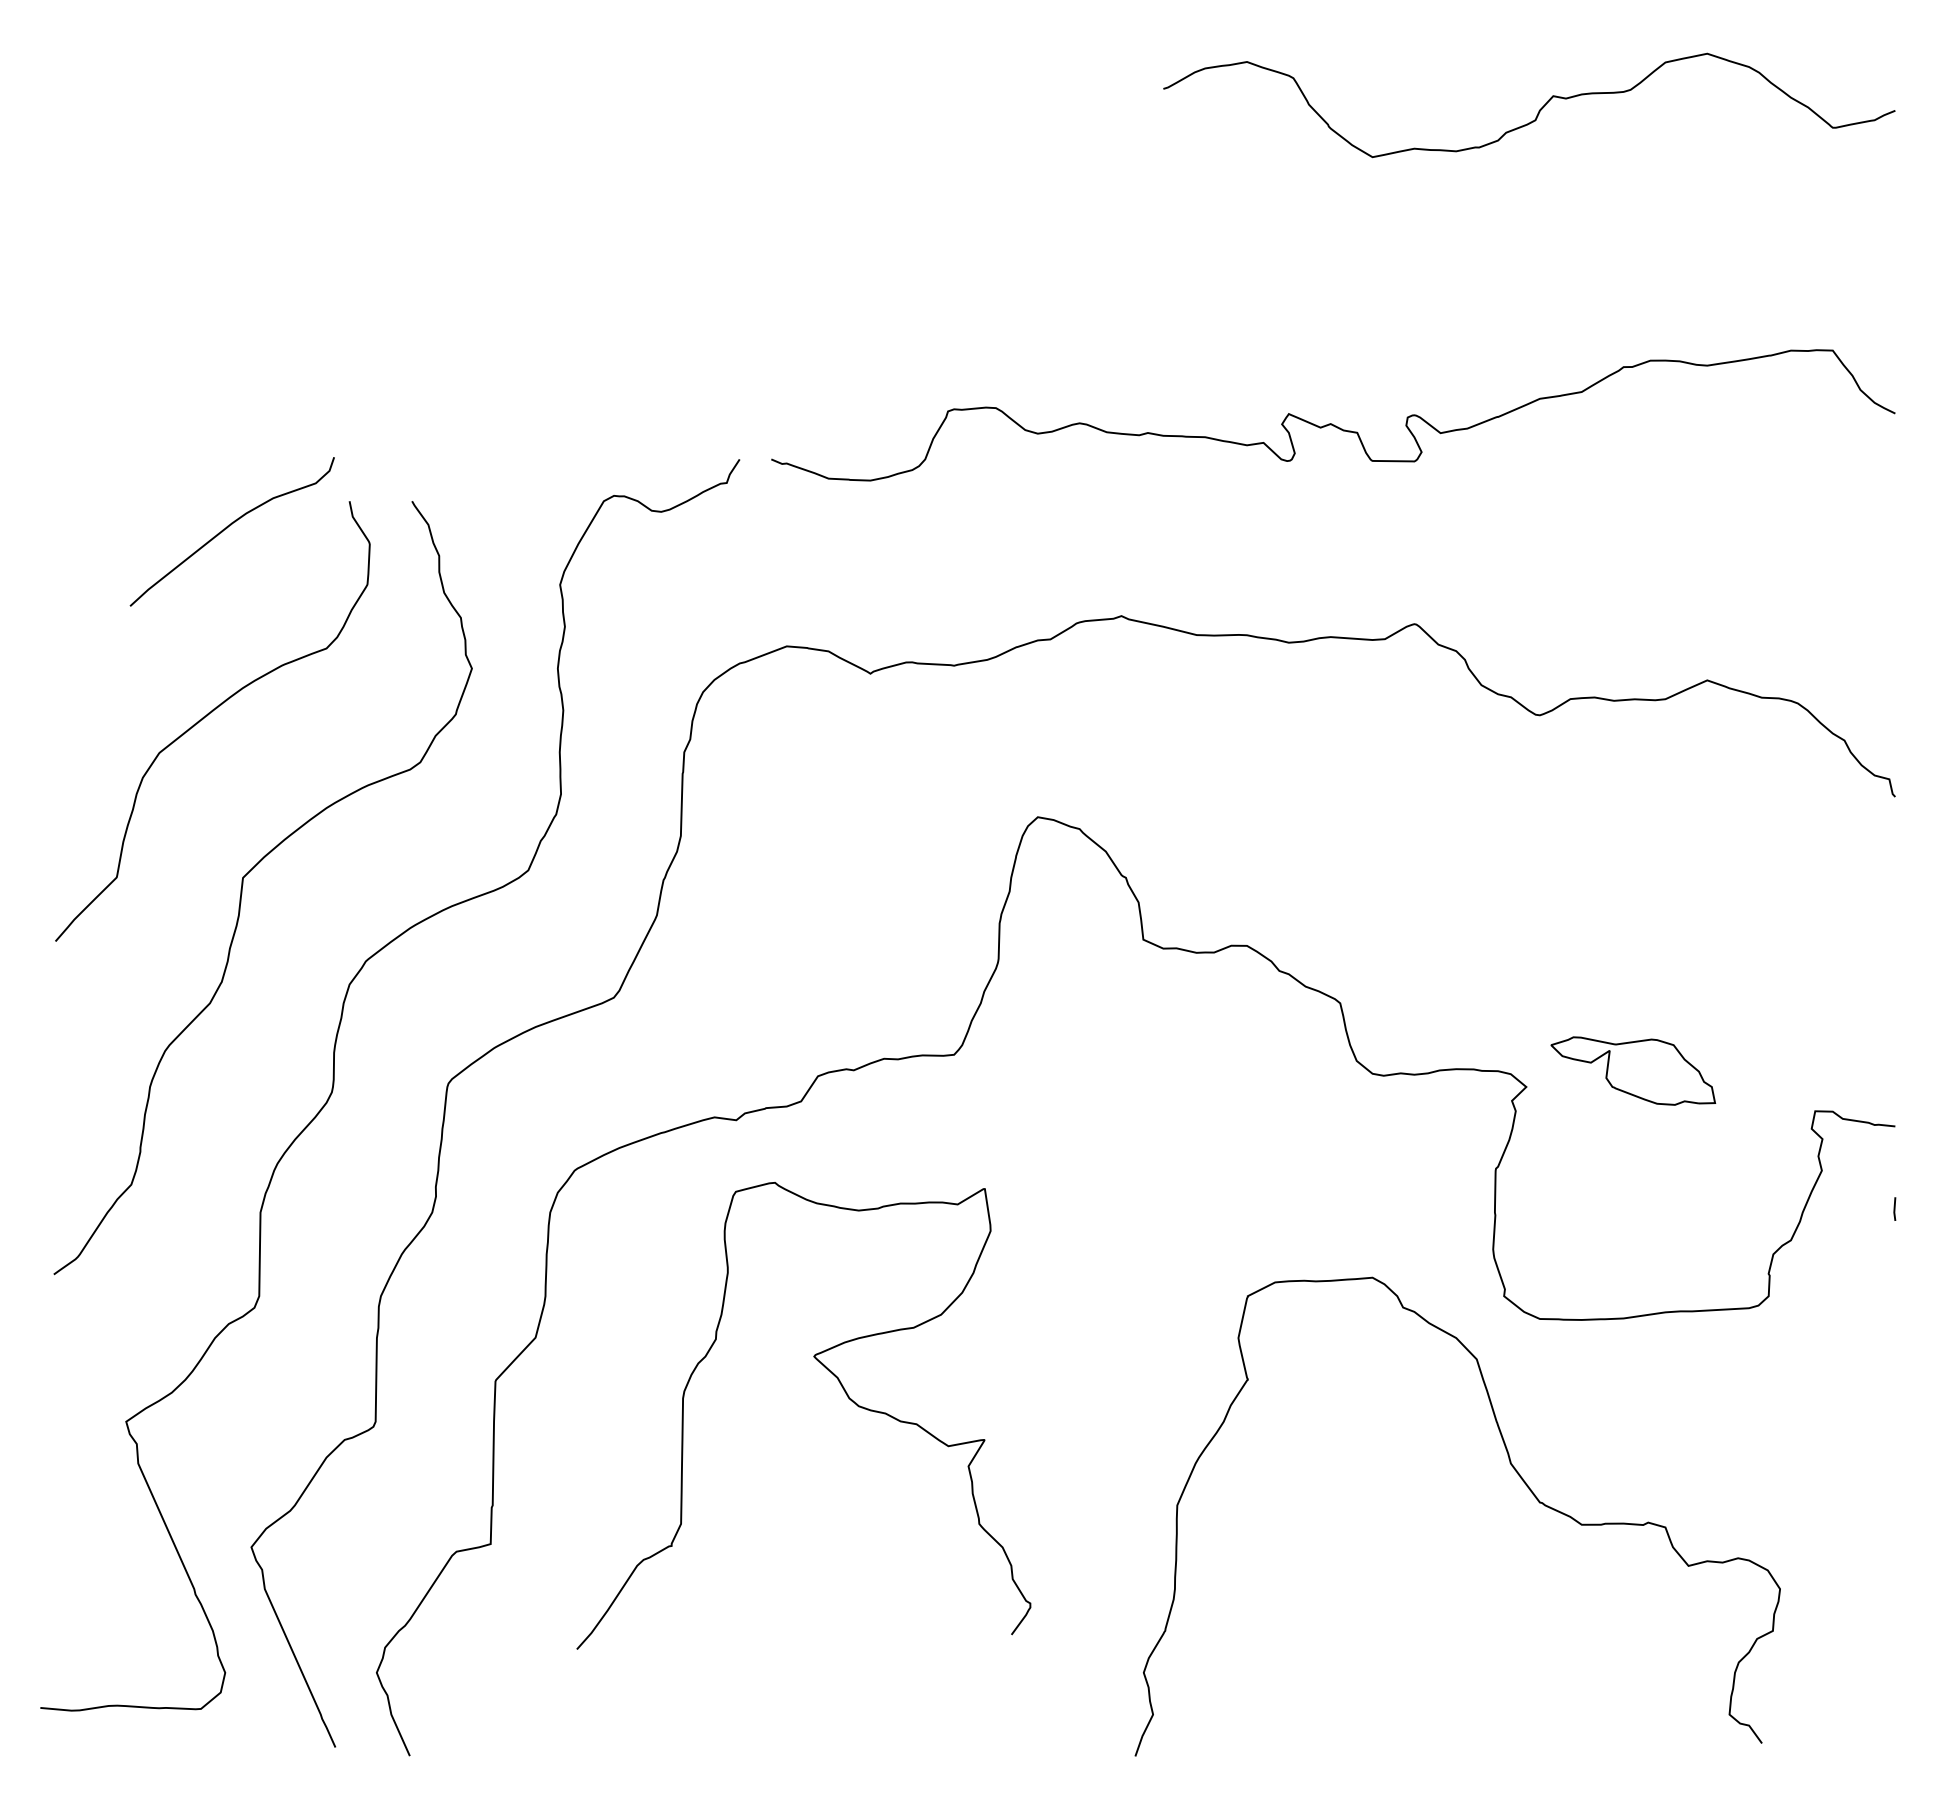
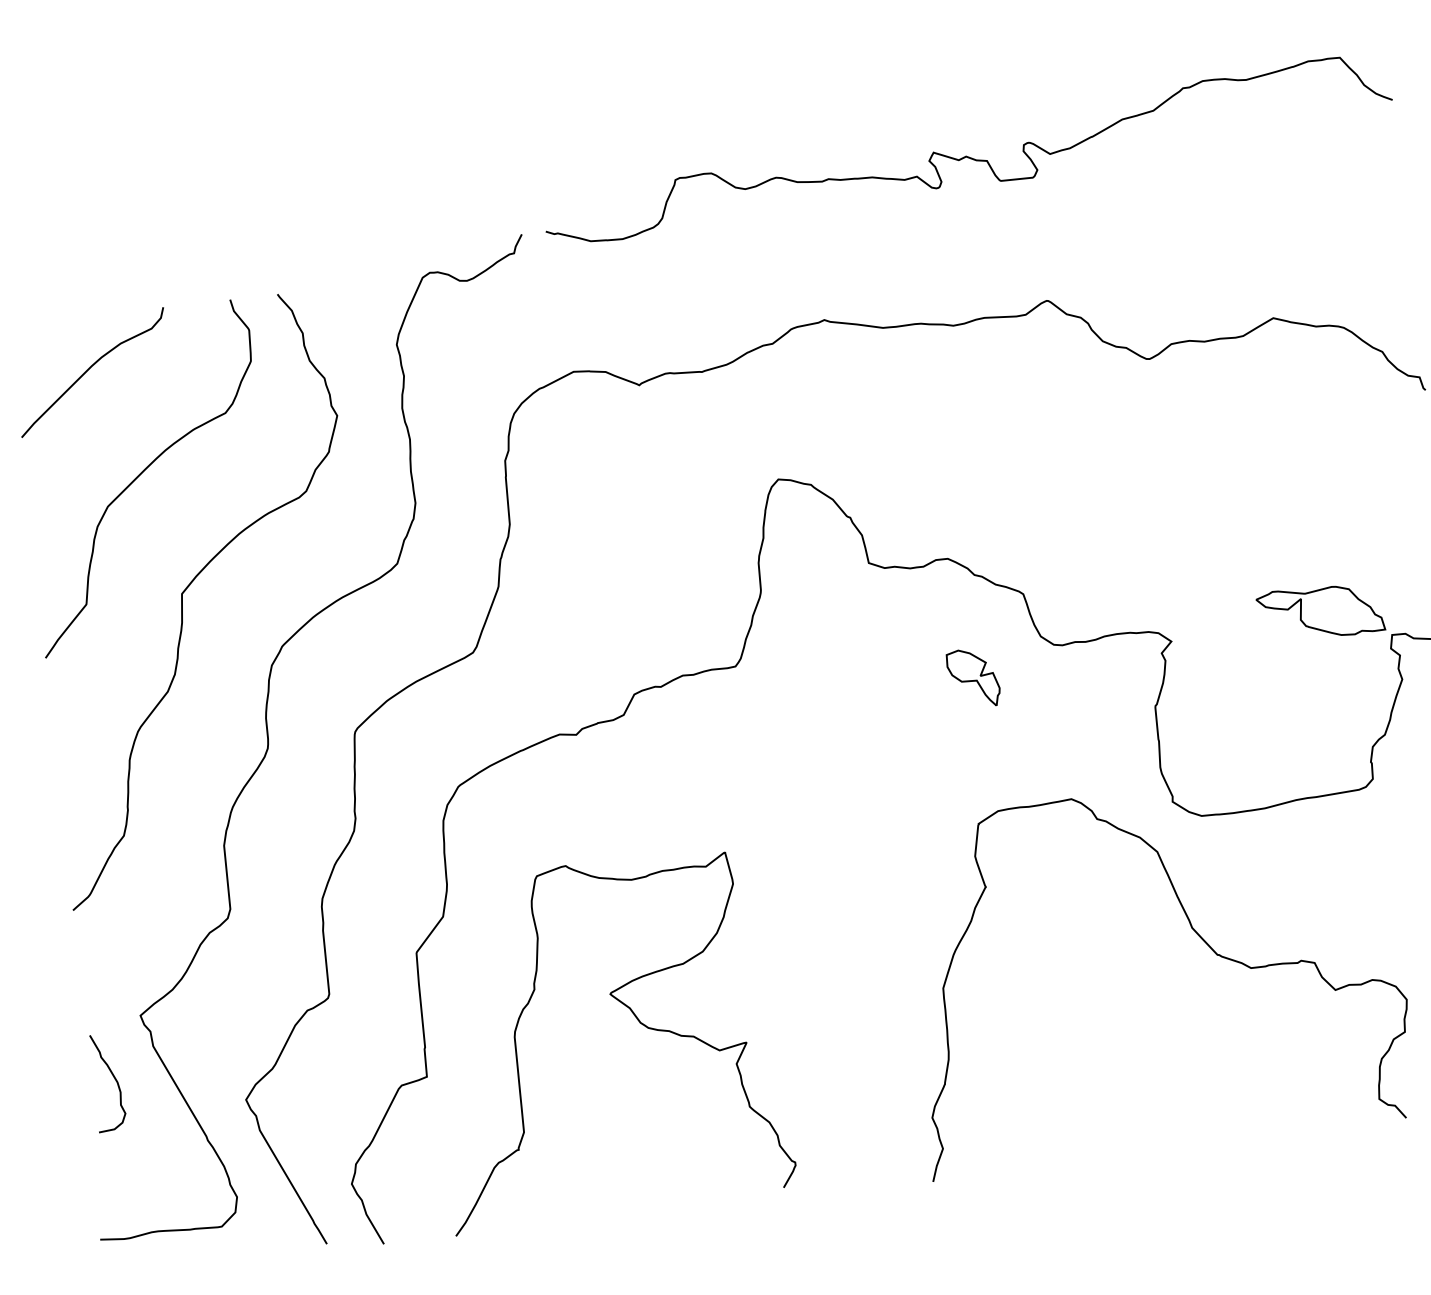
curve: (228, 527) -> (89, 369), moved
part: (1633, 1070) -> (1320, 611), moved
part: (1262, 1105) -> (973, 678), added
curve: (844, 1392) -> (636, 1018), moved
curve: (82, 1499) -> (114, 1078), added

